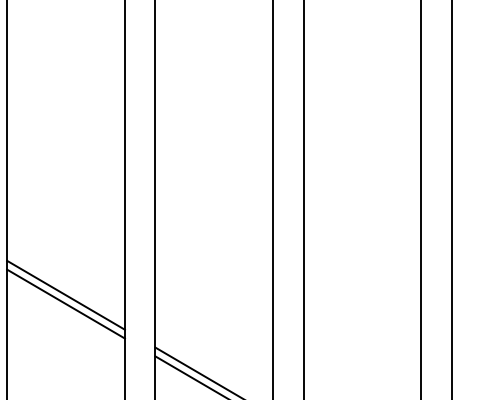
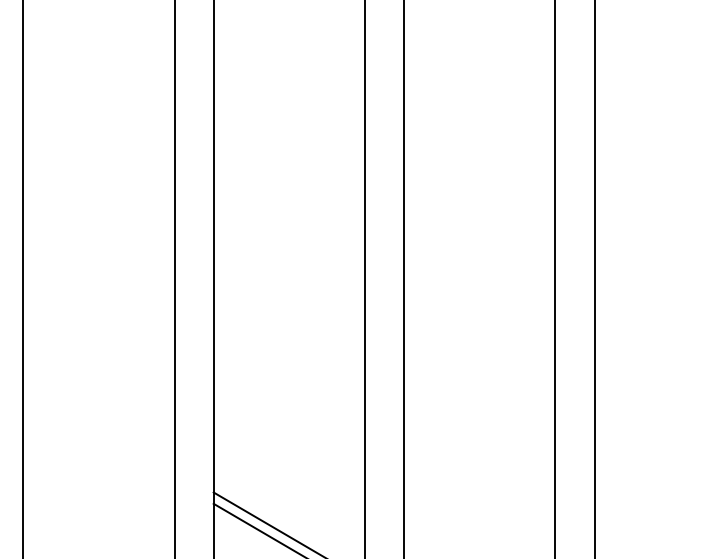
line: (65, 295) -> (98, 425), removed
line: (65, 303) -> (98, 436), removed

